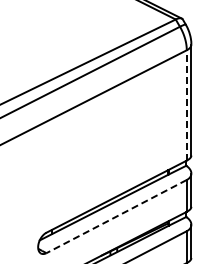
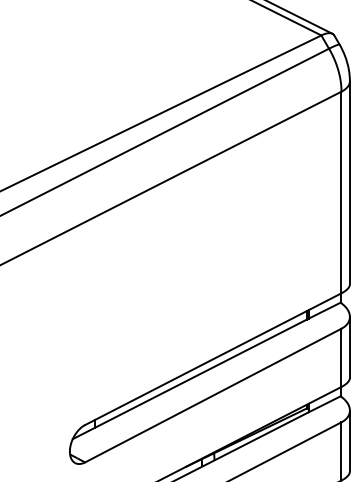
line: (186, 104) -> (340, 190), dashed -> solid
line: (116, 216) -> (213, 395), dashed -> solid

